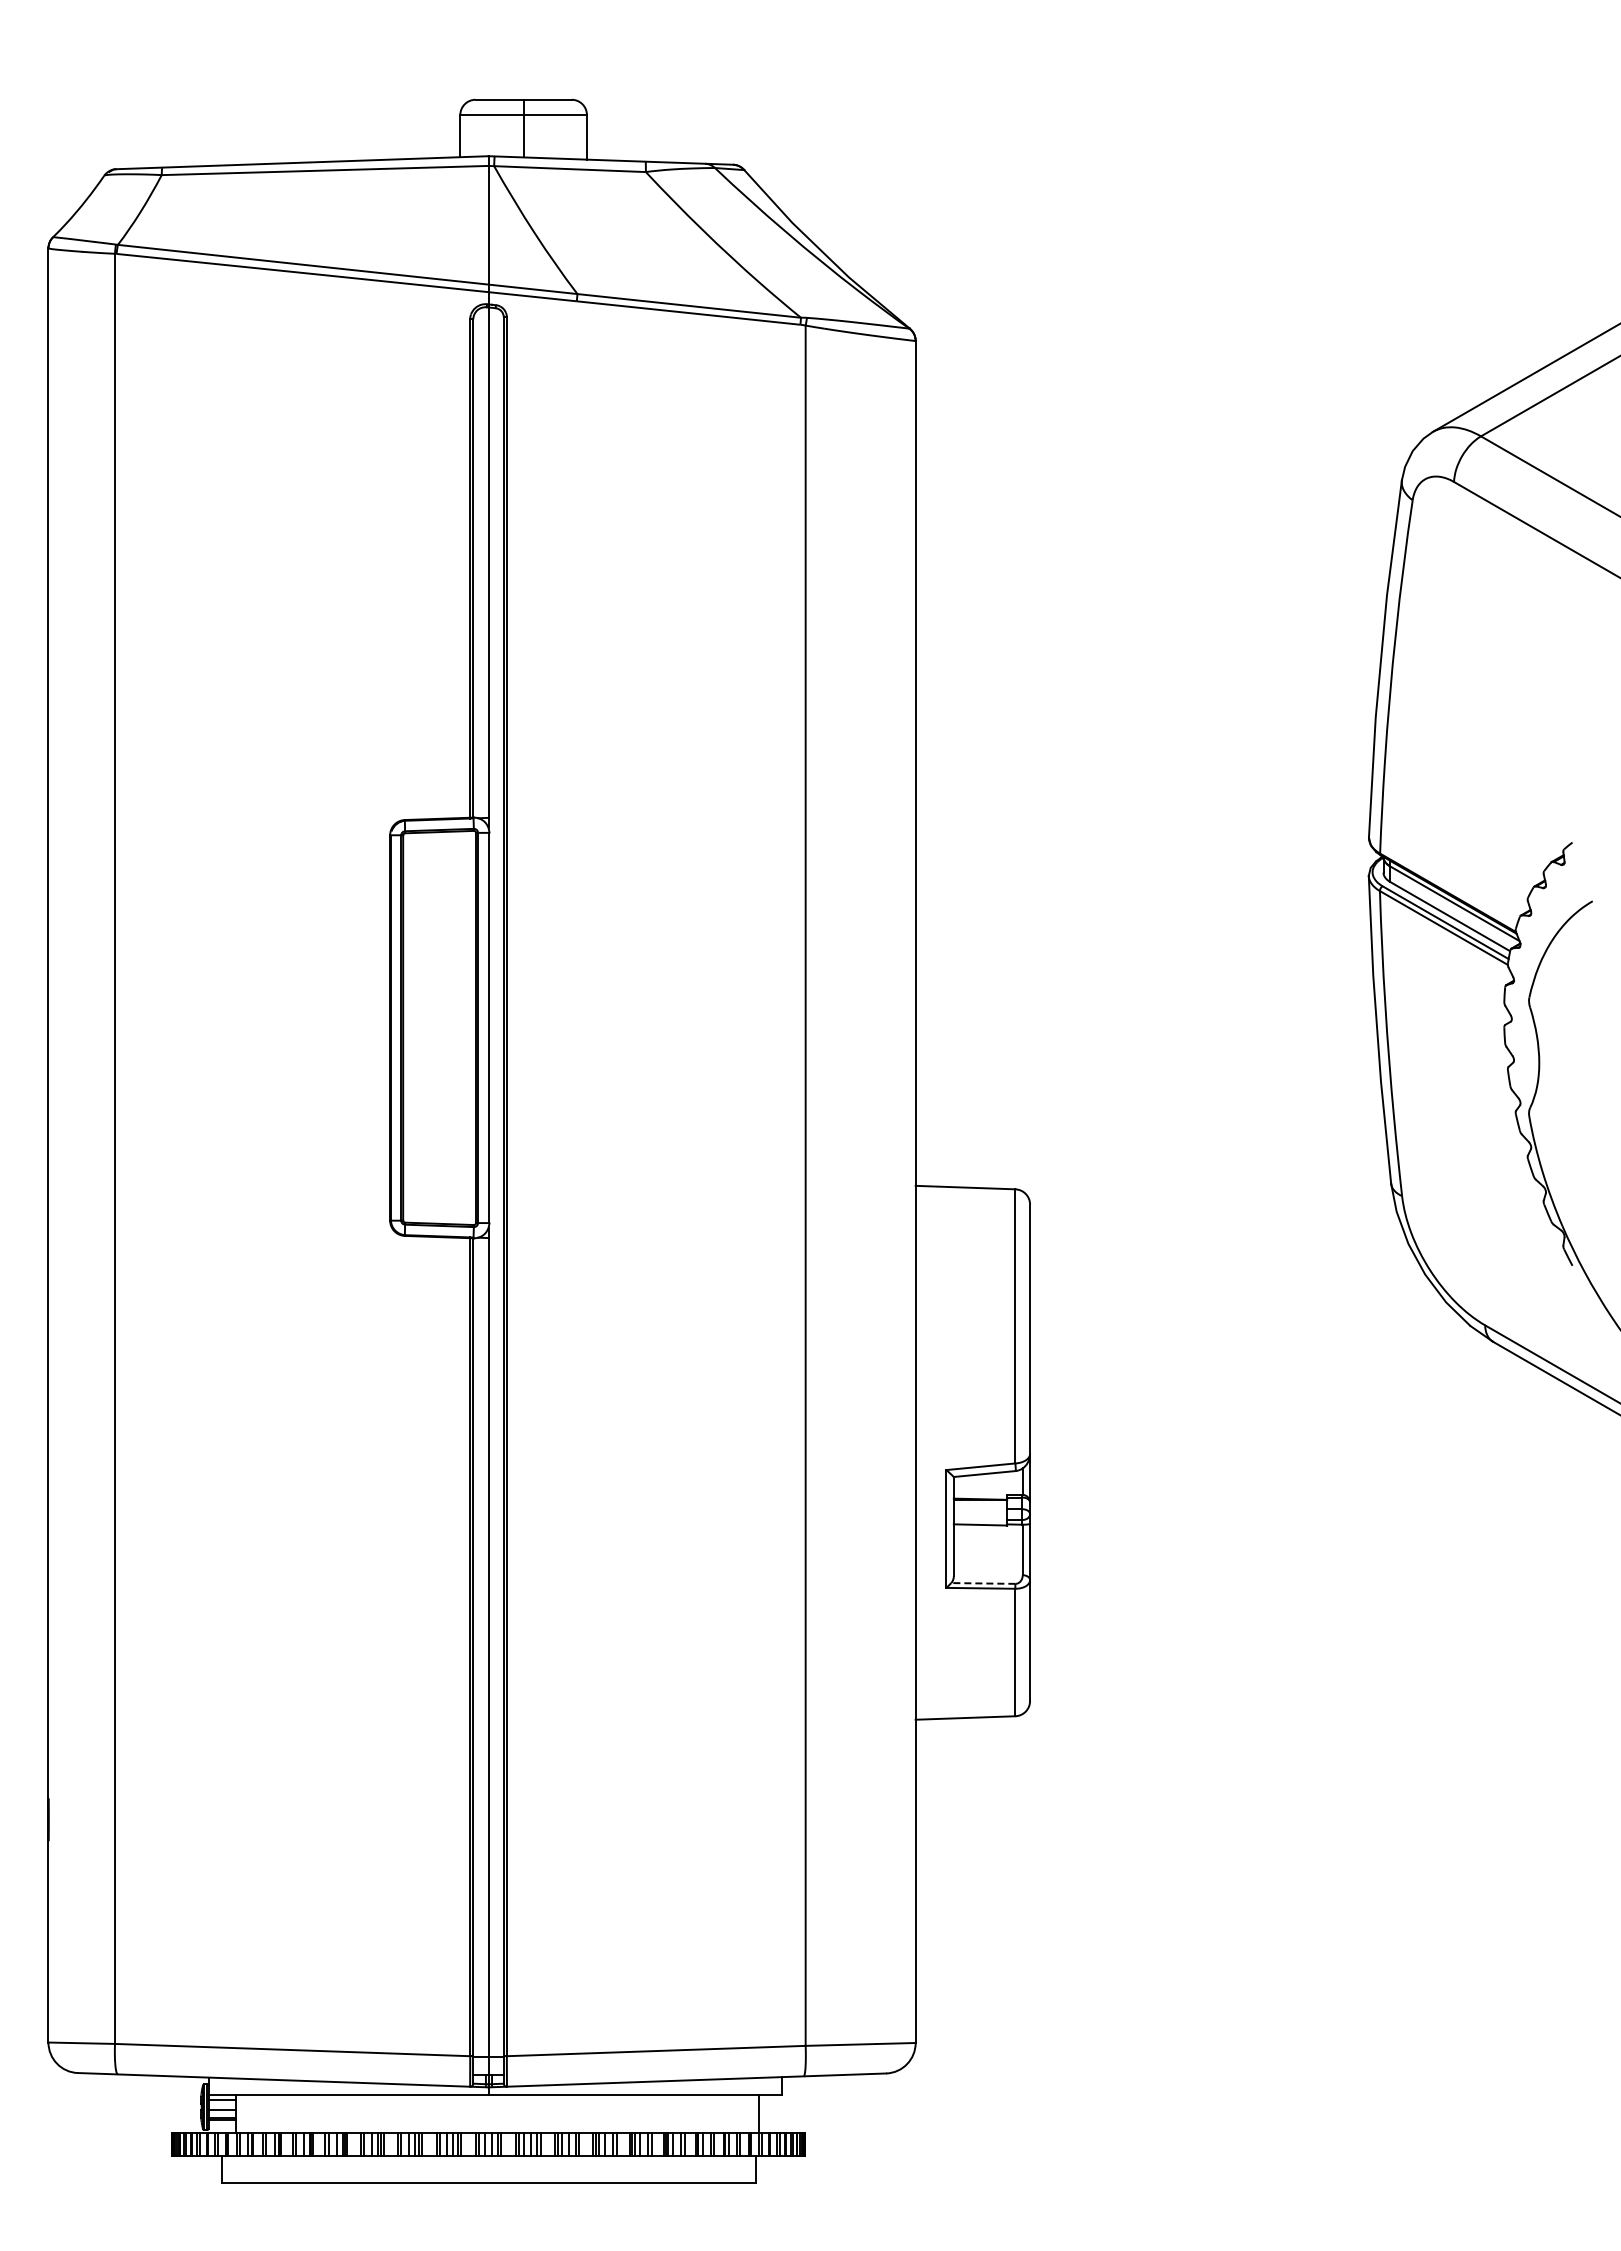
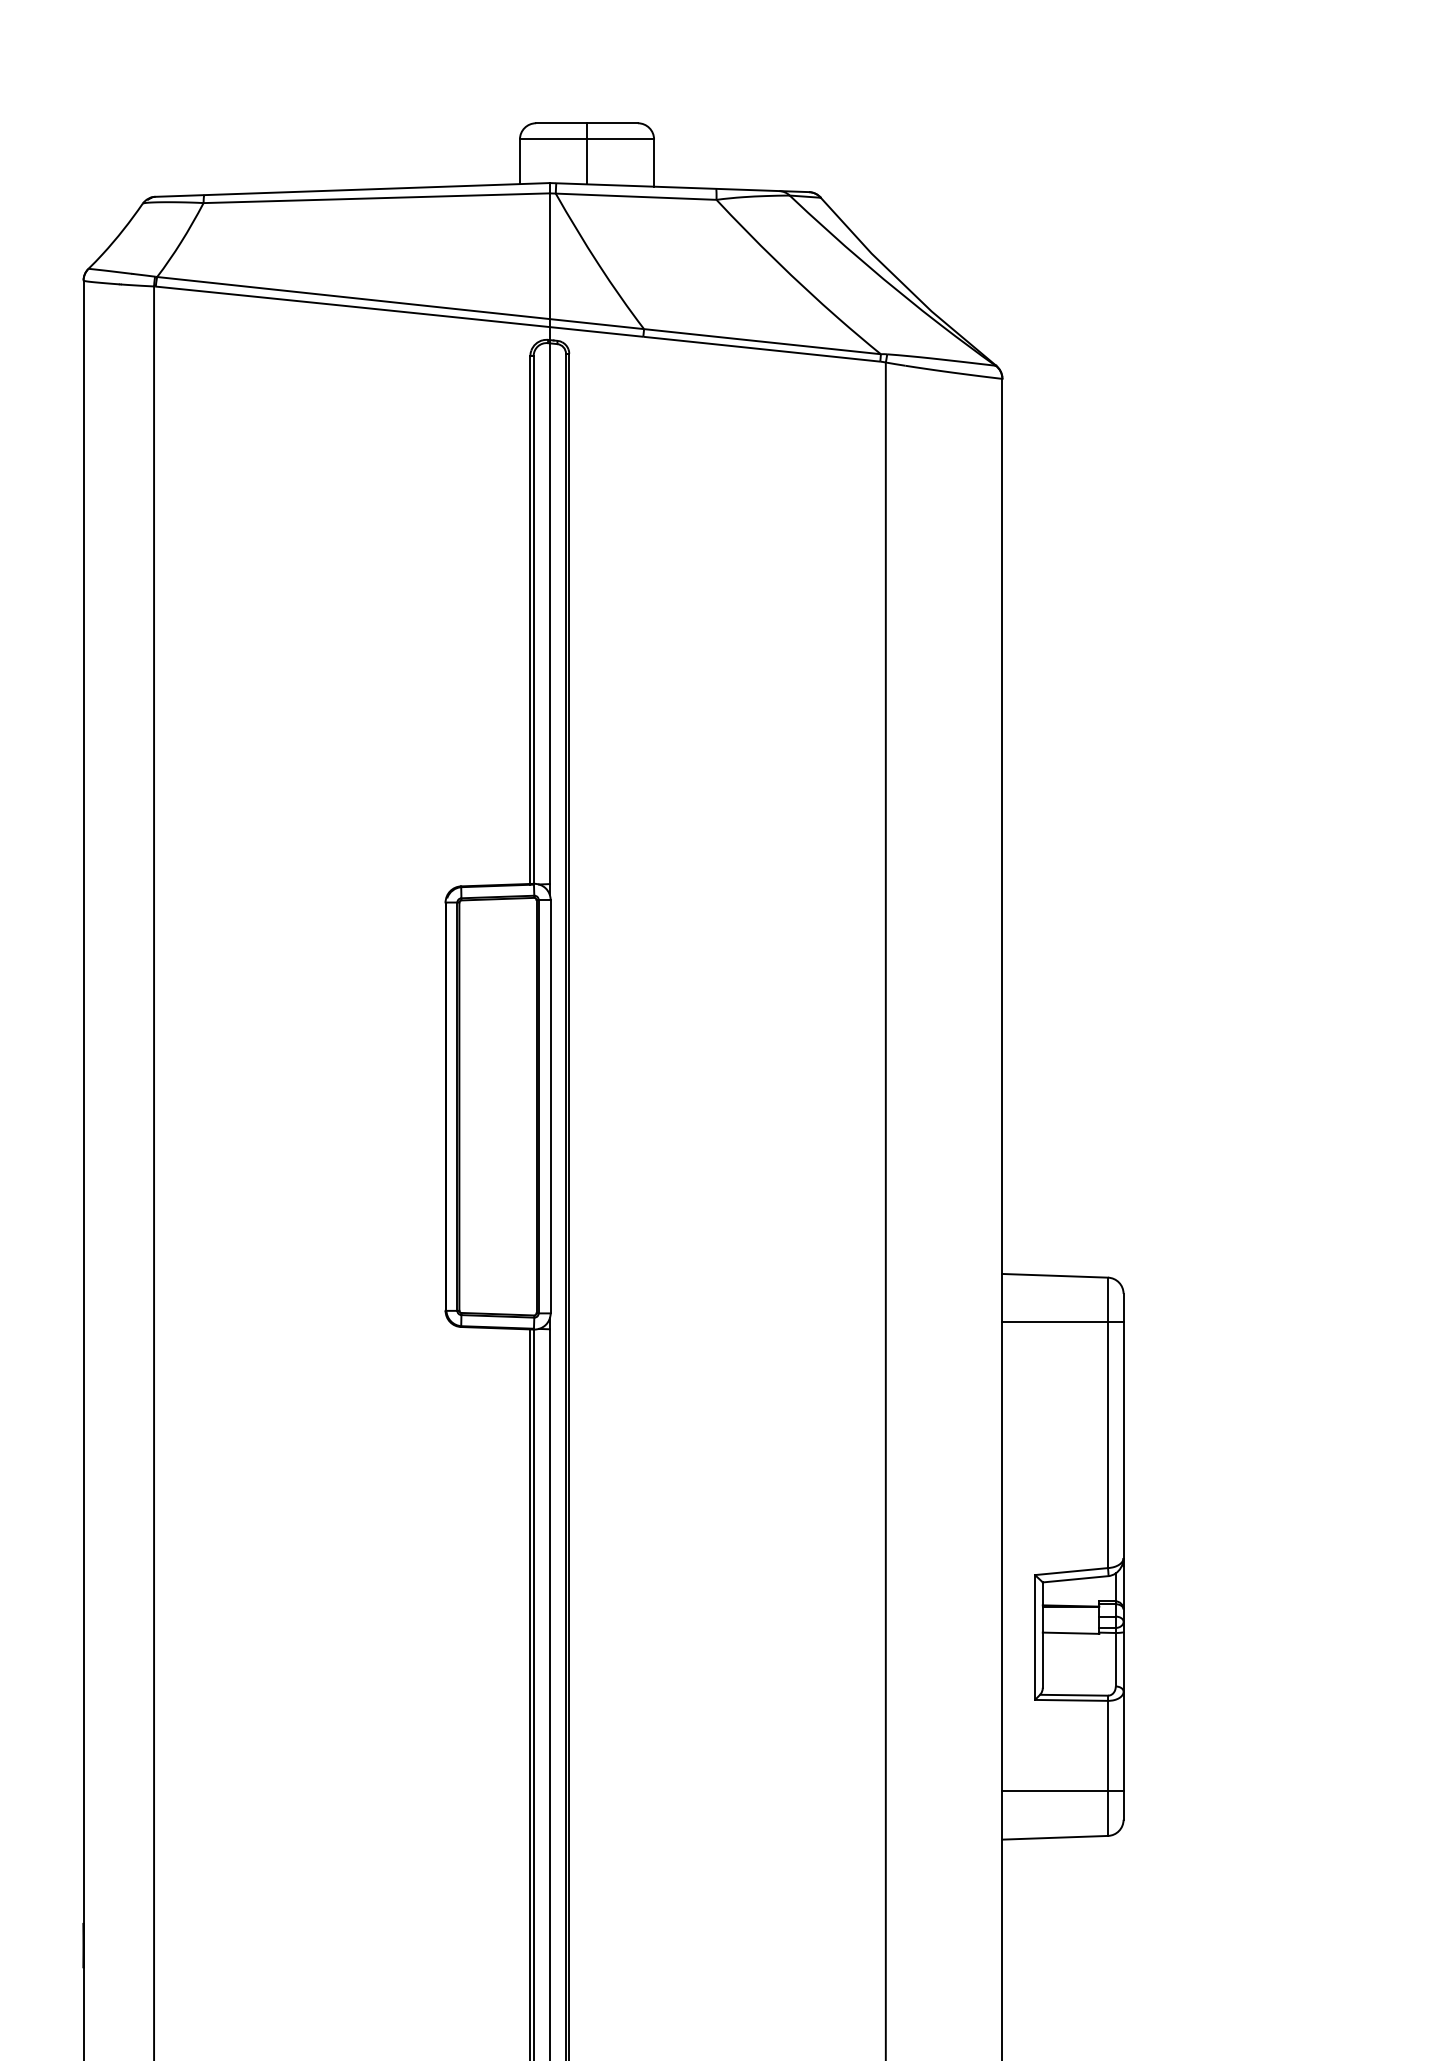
line: (972, 1231) -> (1062, 1322), added
line: (982, 1583) -> (1073, 1695), dashed -> solid
line: (972, 1673) -> (1062, 1790), added

